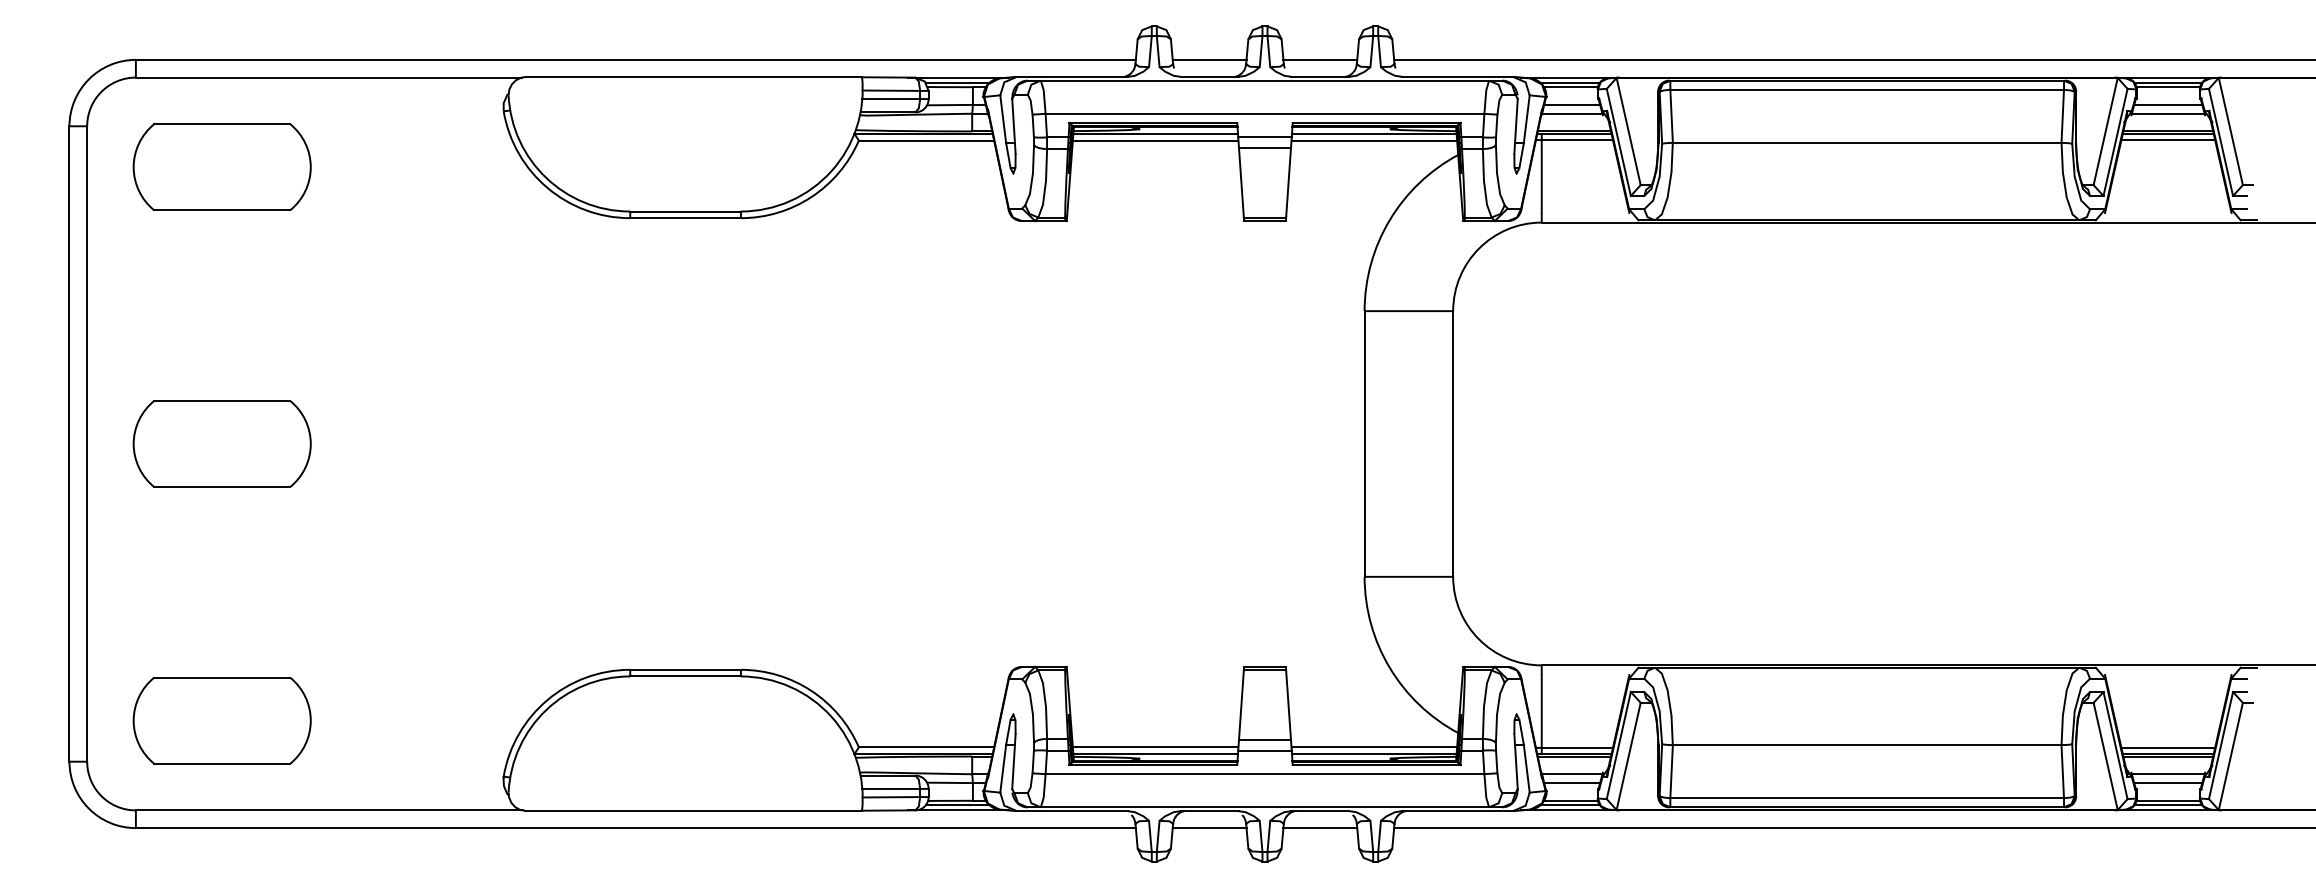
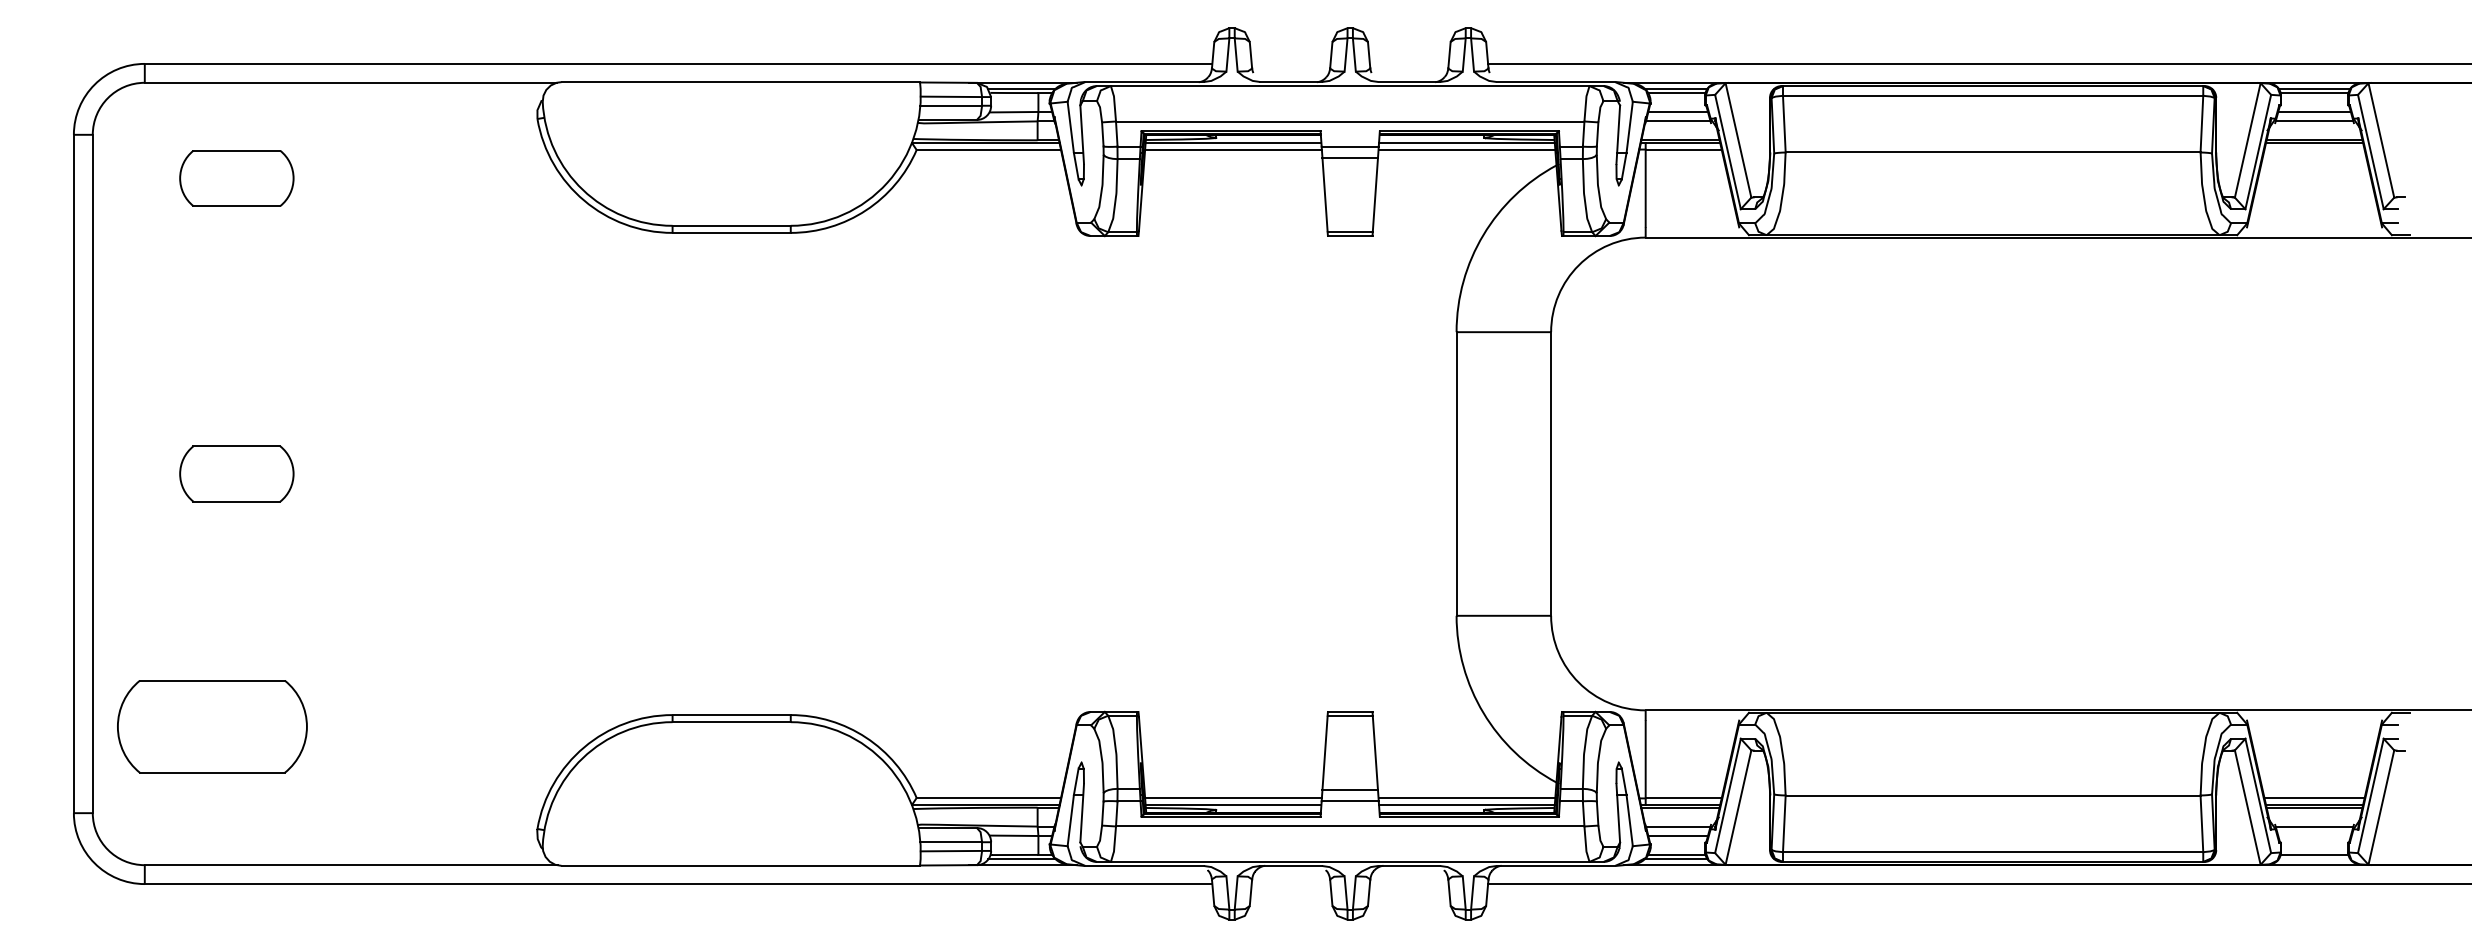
line: (1209, 59) -> (1290, 63), removed
line: (1320, 59) -> (1409, 63), removed
line: (2168, 140) -> (2314, 149), removed
part: (221, 166) -> (236, 177), size x0.6
part: (221, 443) -> (236, 473), size x0.6
part: (221, 720) -> (211, 726), moved
line: (2168, 783) -> (2314, 836), removed
line: (2167, 804) -> (2313, 858), removed
line: (1209, 828) -> (1290, 884), removed
line: (1320, 828) -> (1409, 884), removed

